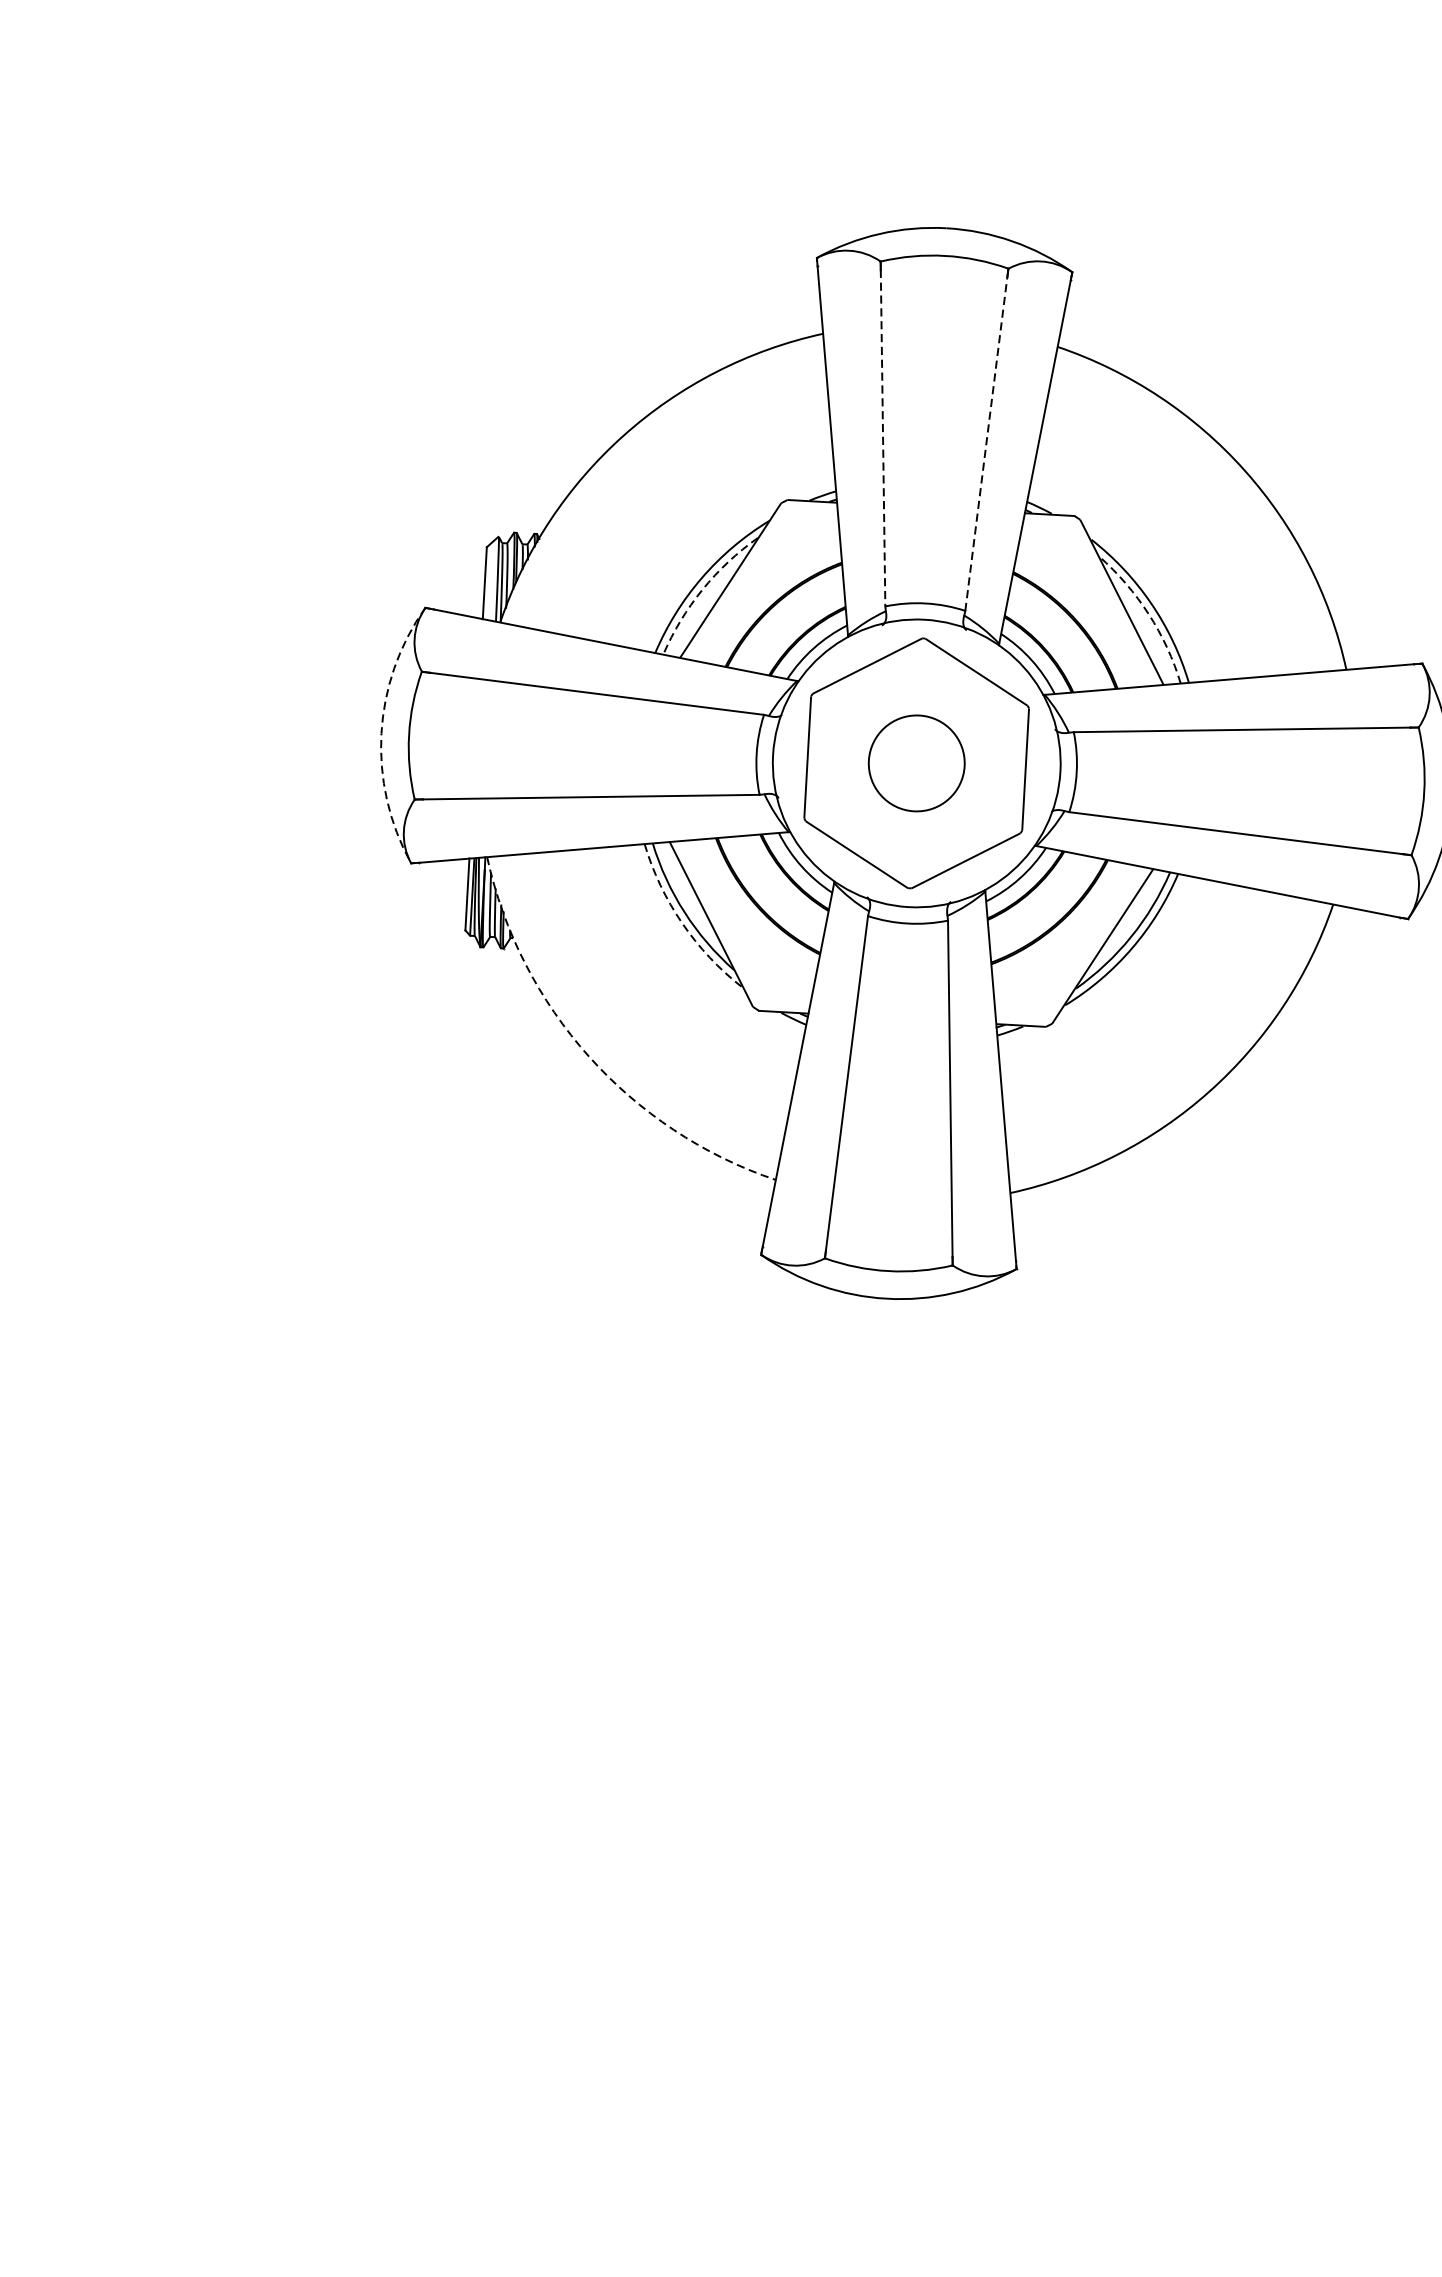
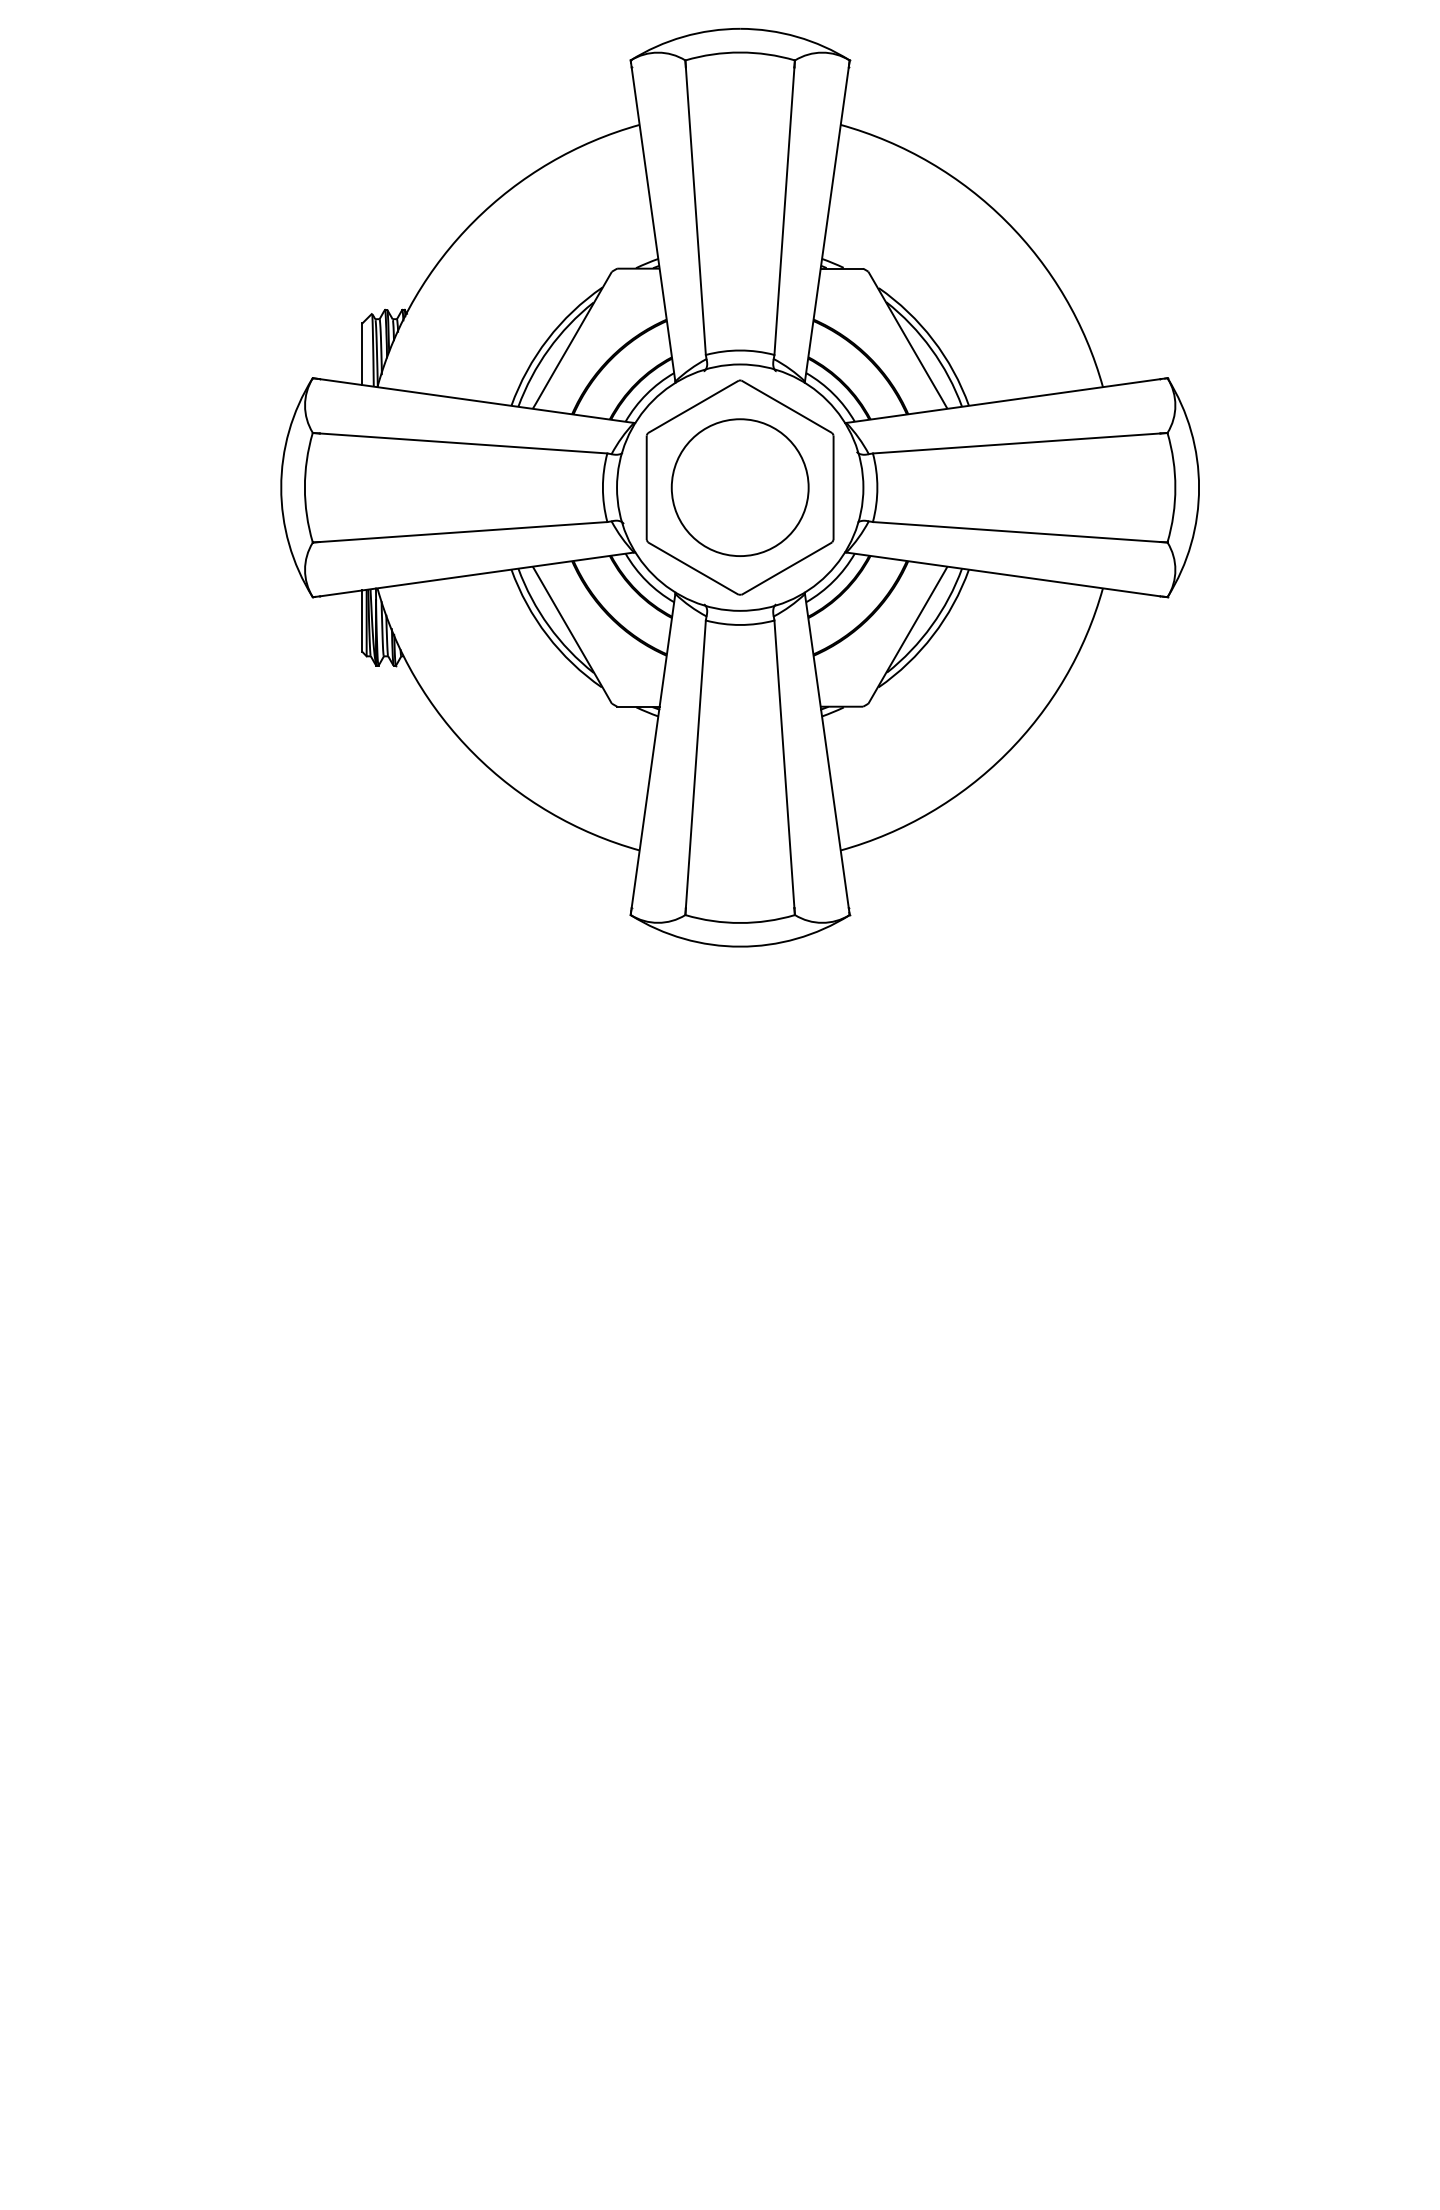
line: (882, 438) -> (695, 211), dashed -> solid
line: (986, 443) -> (784, 210), dashed -> solid
arc: (702, 589) -> (548, 349), dashed -> solid
arc: (1148, 614) -> (931, 349), dashed -> solid
arc: (381, 733) -> (281, 487), dashed -> solid
circle: (915, 763) -> (739, 487), size x1.67
arc: (682, 923) -> (547, 635), dashed -> solid
arc: (589, 1056) -> (474, 753), dashed -> solid

